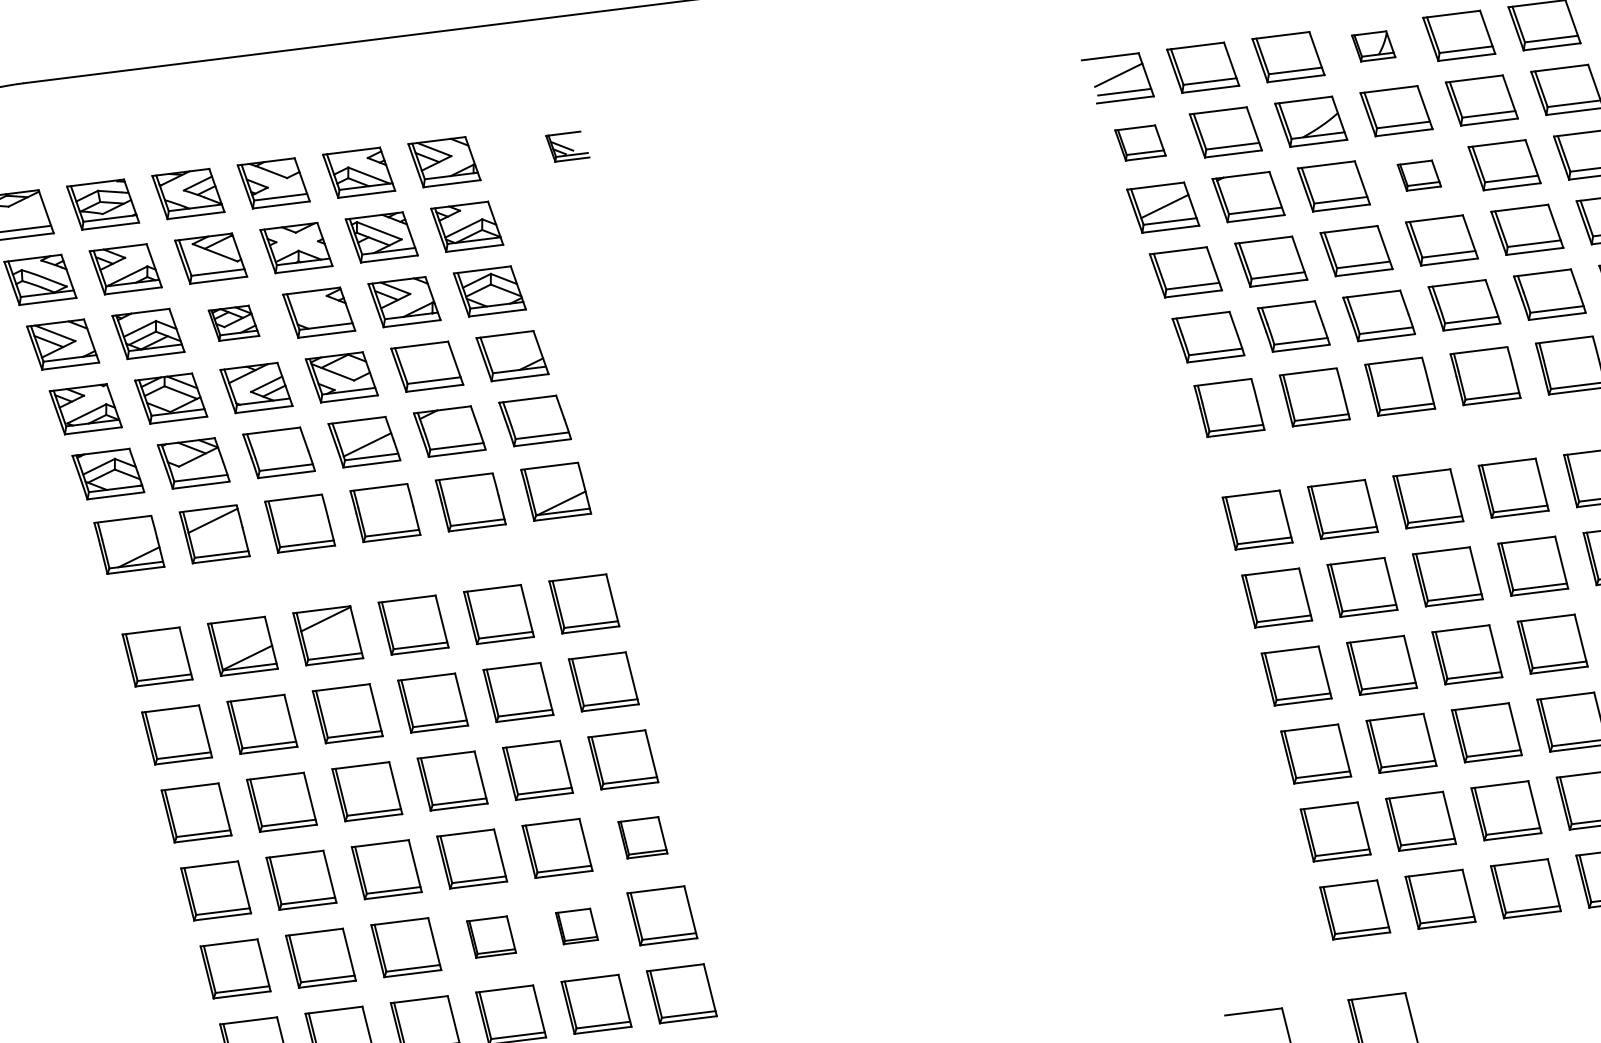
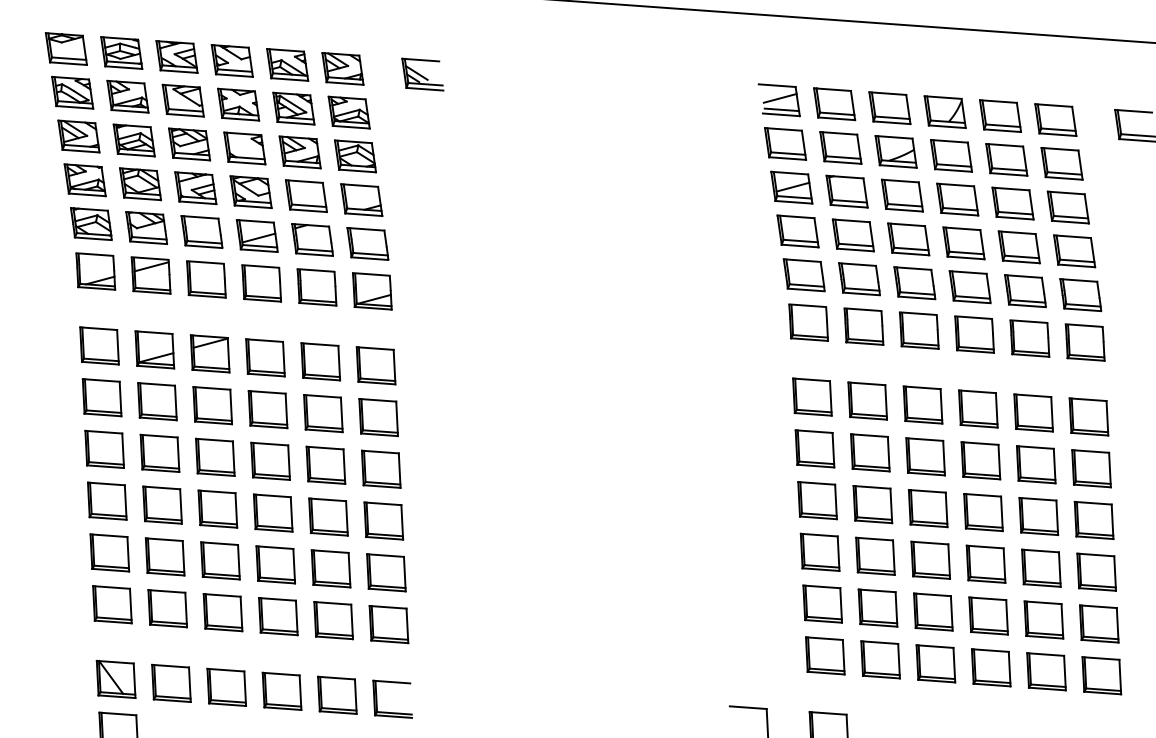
part: (1372, 45) -> (944, 111), size x1.67
part: (1140, 142) -> (785, 143), size x1.43
part: (567, 146) -> (422, 74), size x1.67
part: (1418, 175) -> (957, 199), size x1.67
part: (233, 323) -> (189, 144), size x1.43
part: (642, 837) -> (383, 520), size x1.43
part: (576, 926) -> (330, 568), size x1.67
part: (491, 936) -> (275, 564), size x1.43

